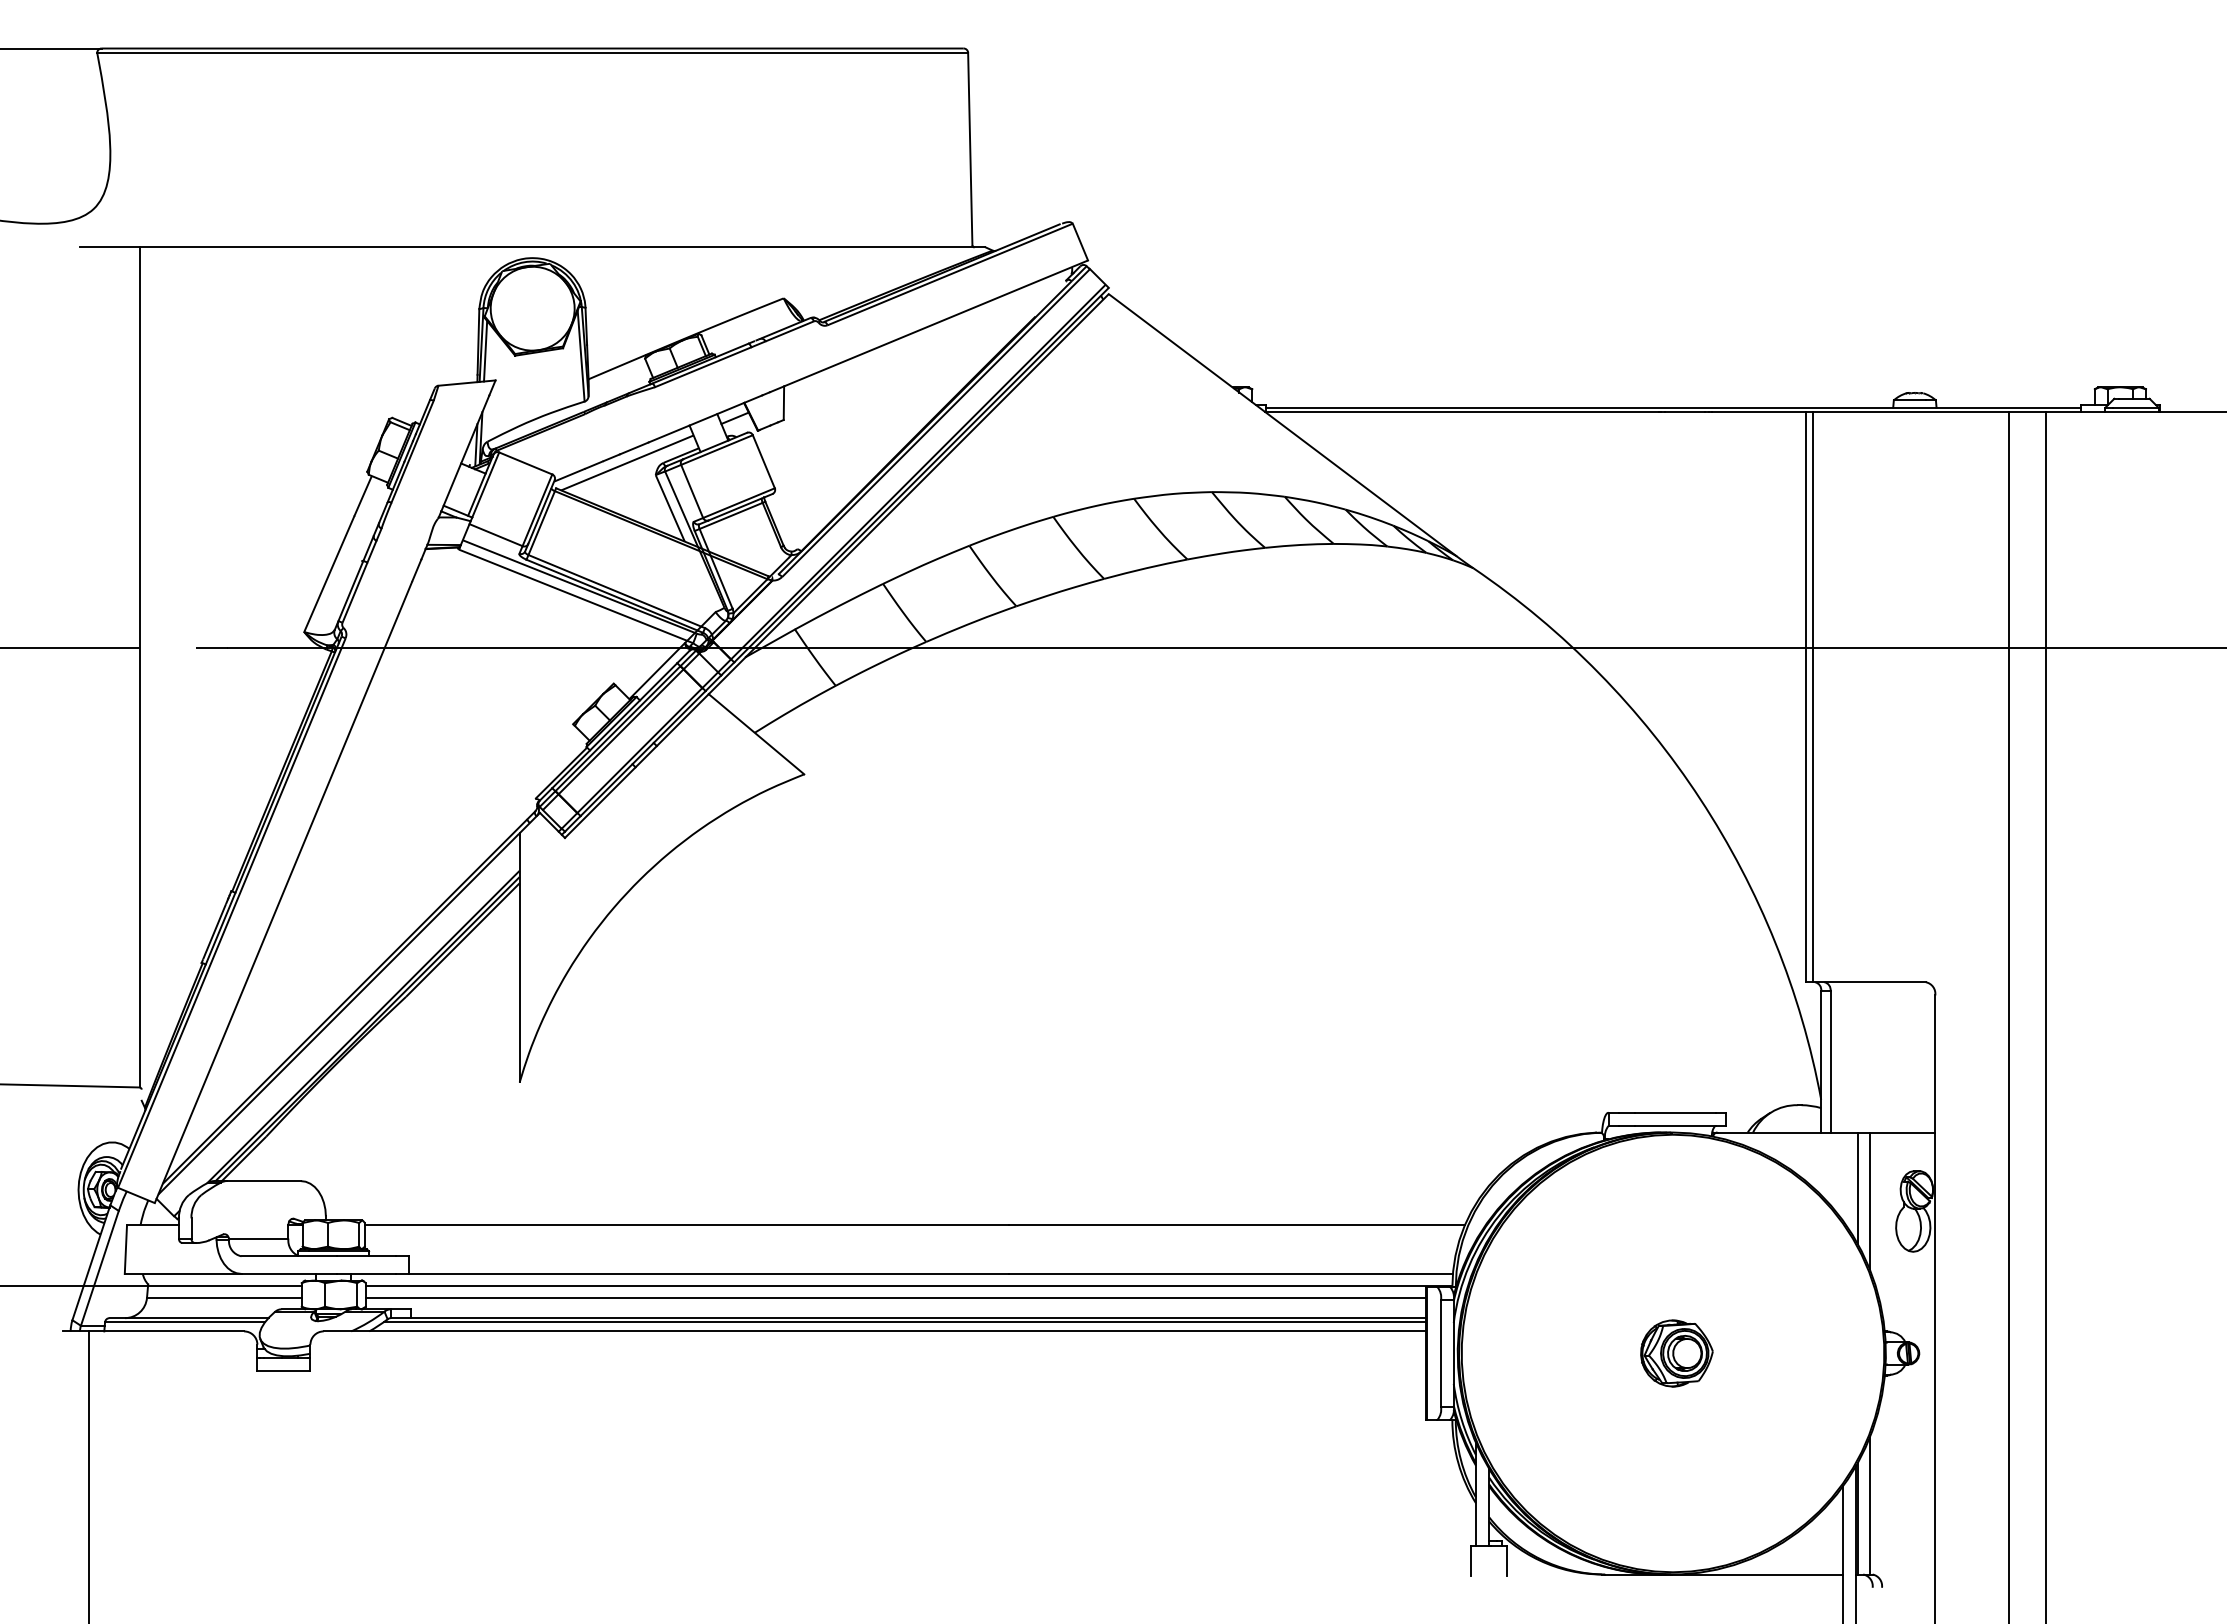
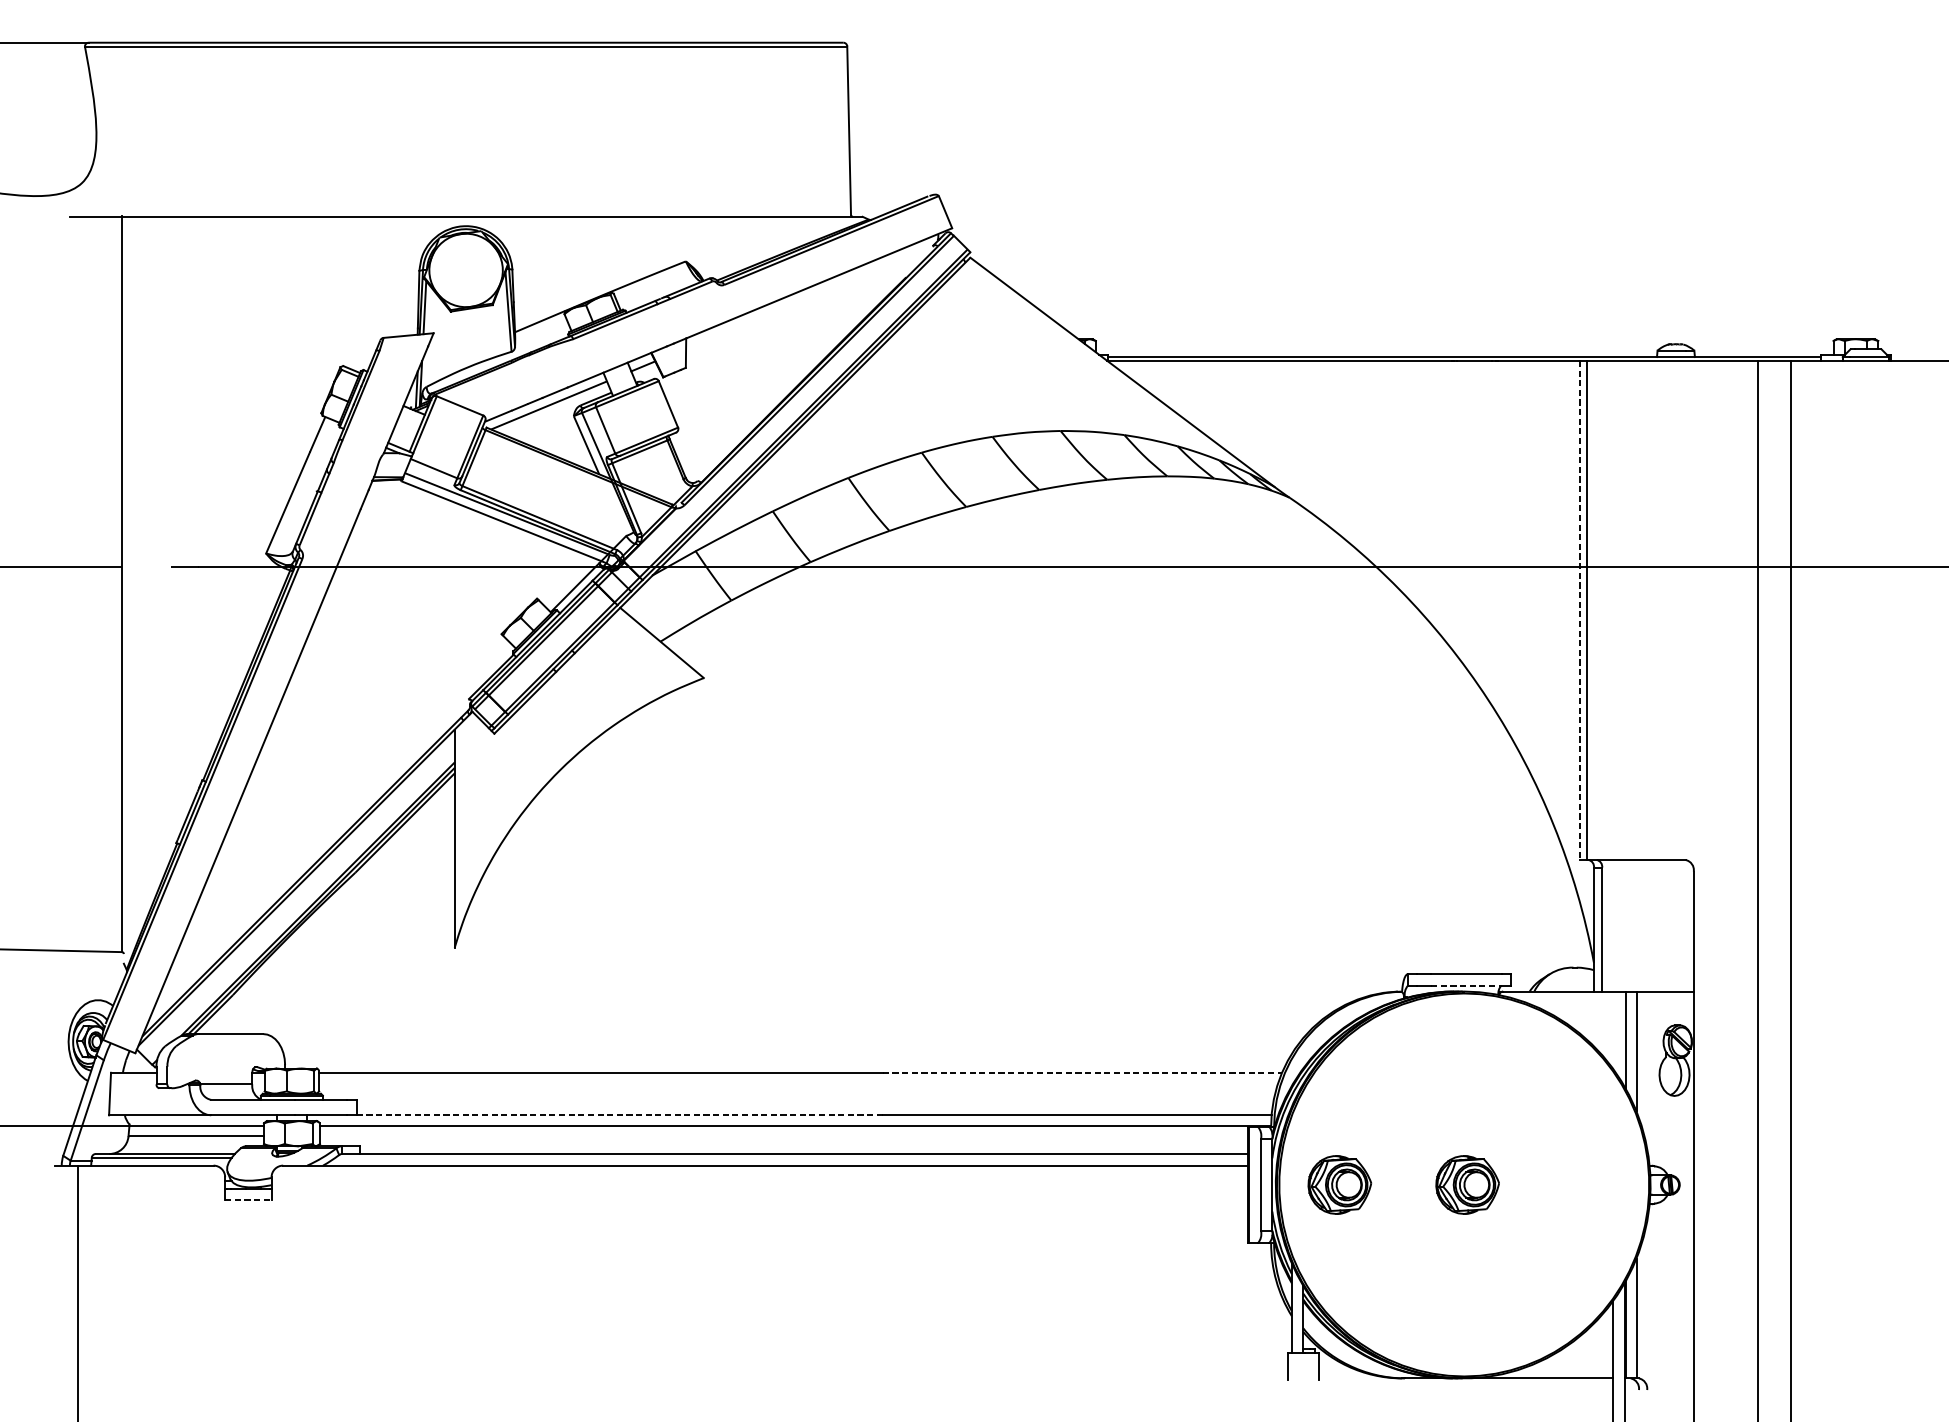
line: (1805, 697) -> (1580, 610), solid -> dashed
line: (1675, 1125) -> (1466, 985), solid -> dashed
line: (1237, 1225) -> (1083, 1072), solid -> dashed
line: (708, 1273) -> (620, 1114), solid -> dashed
line: (895, 1297) -> (783, 1135), removed
line: (904, 1322) -> (791, 1157), removed
part: (1530, 1353) -> (1339, 1184), added
line: (283, 1371) -> (248, 1200), solid -> dashed

